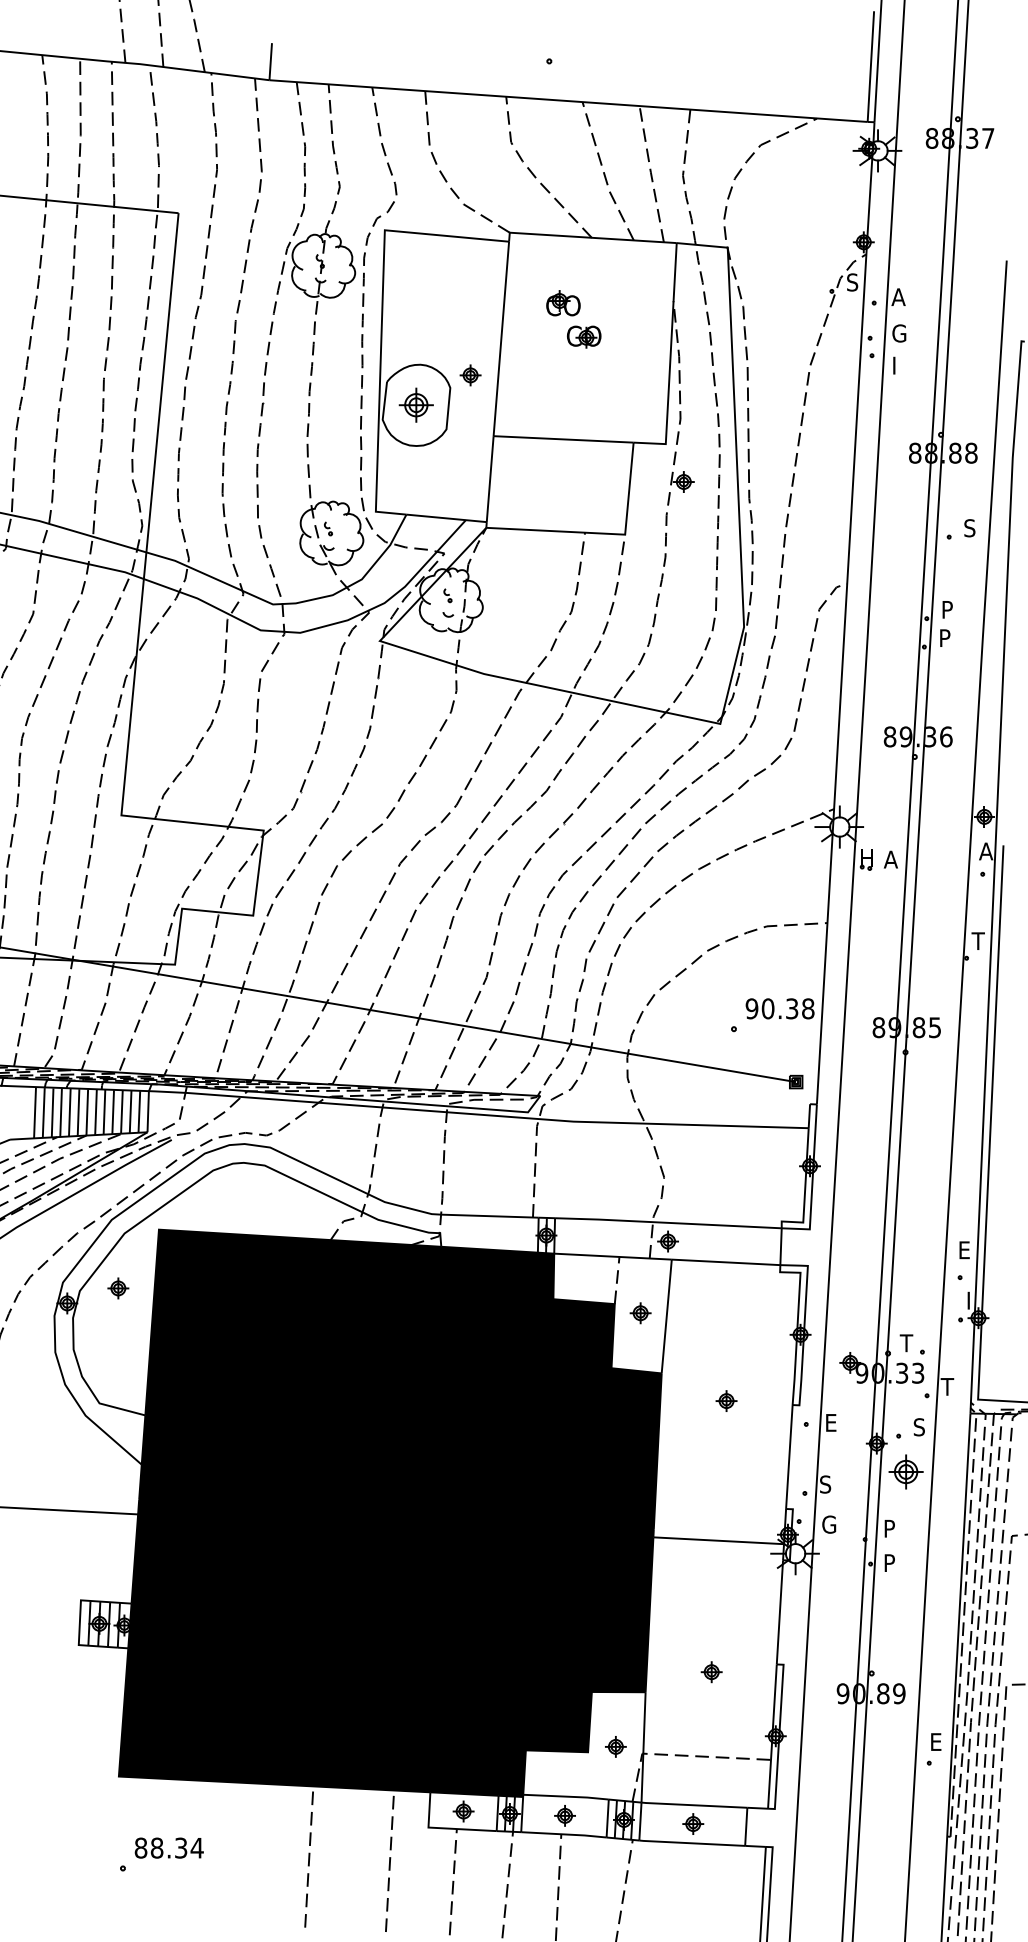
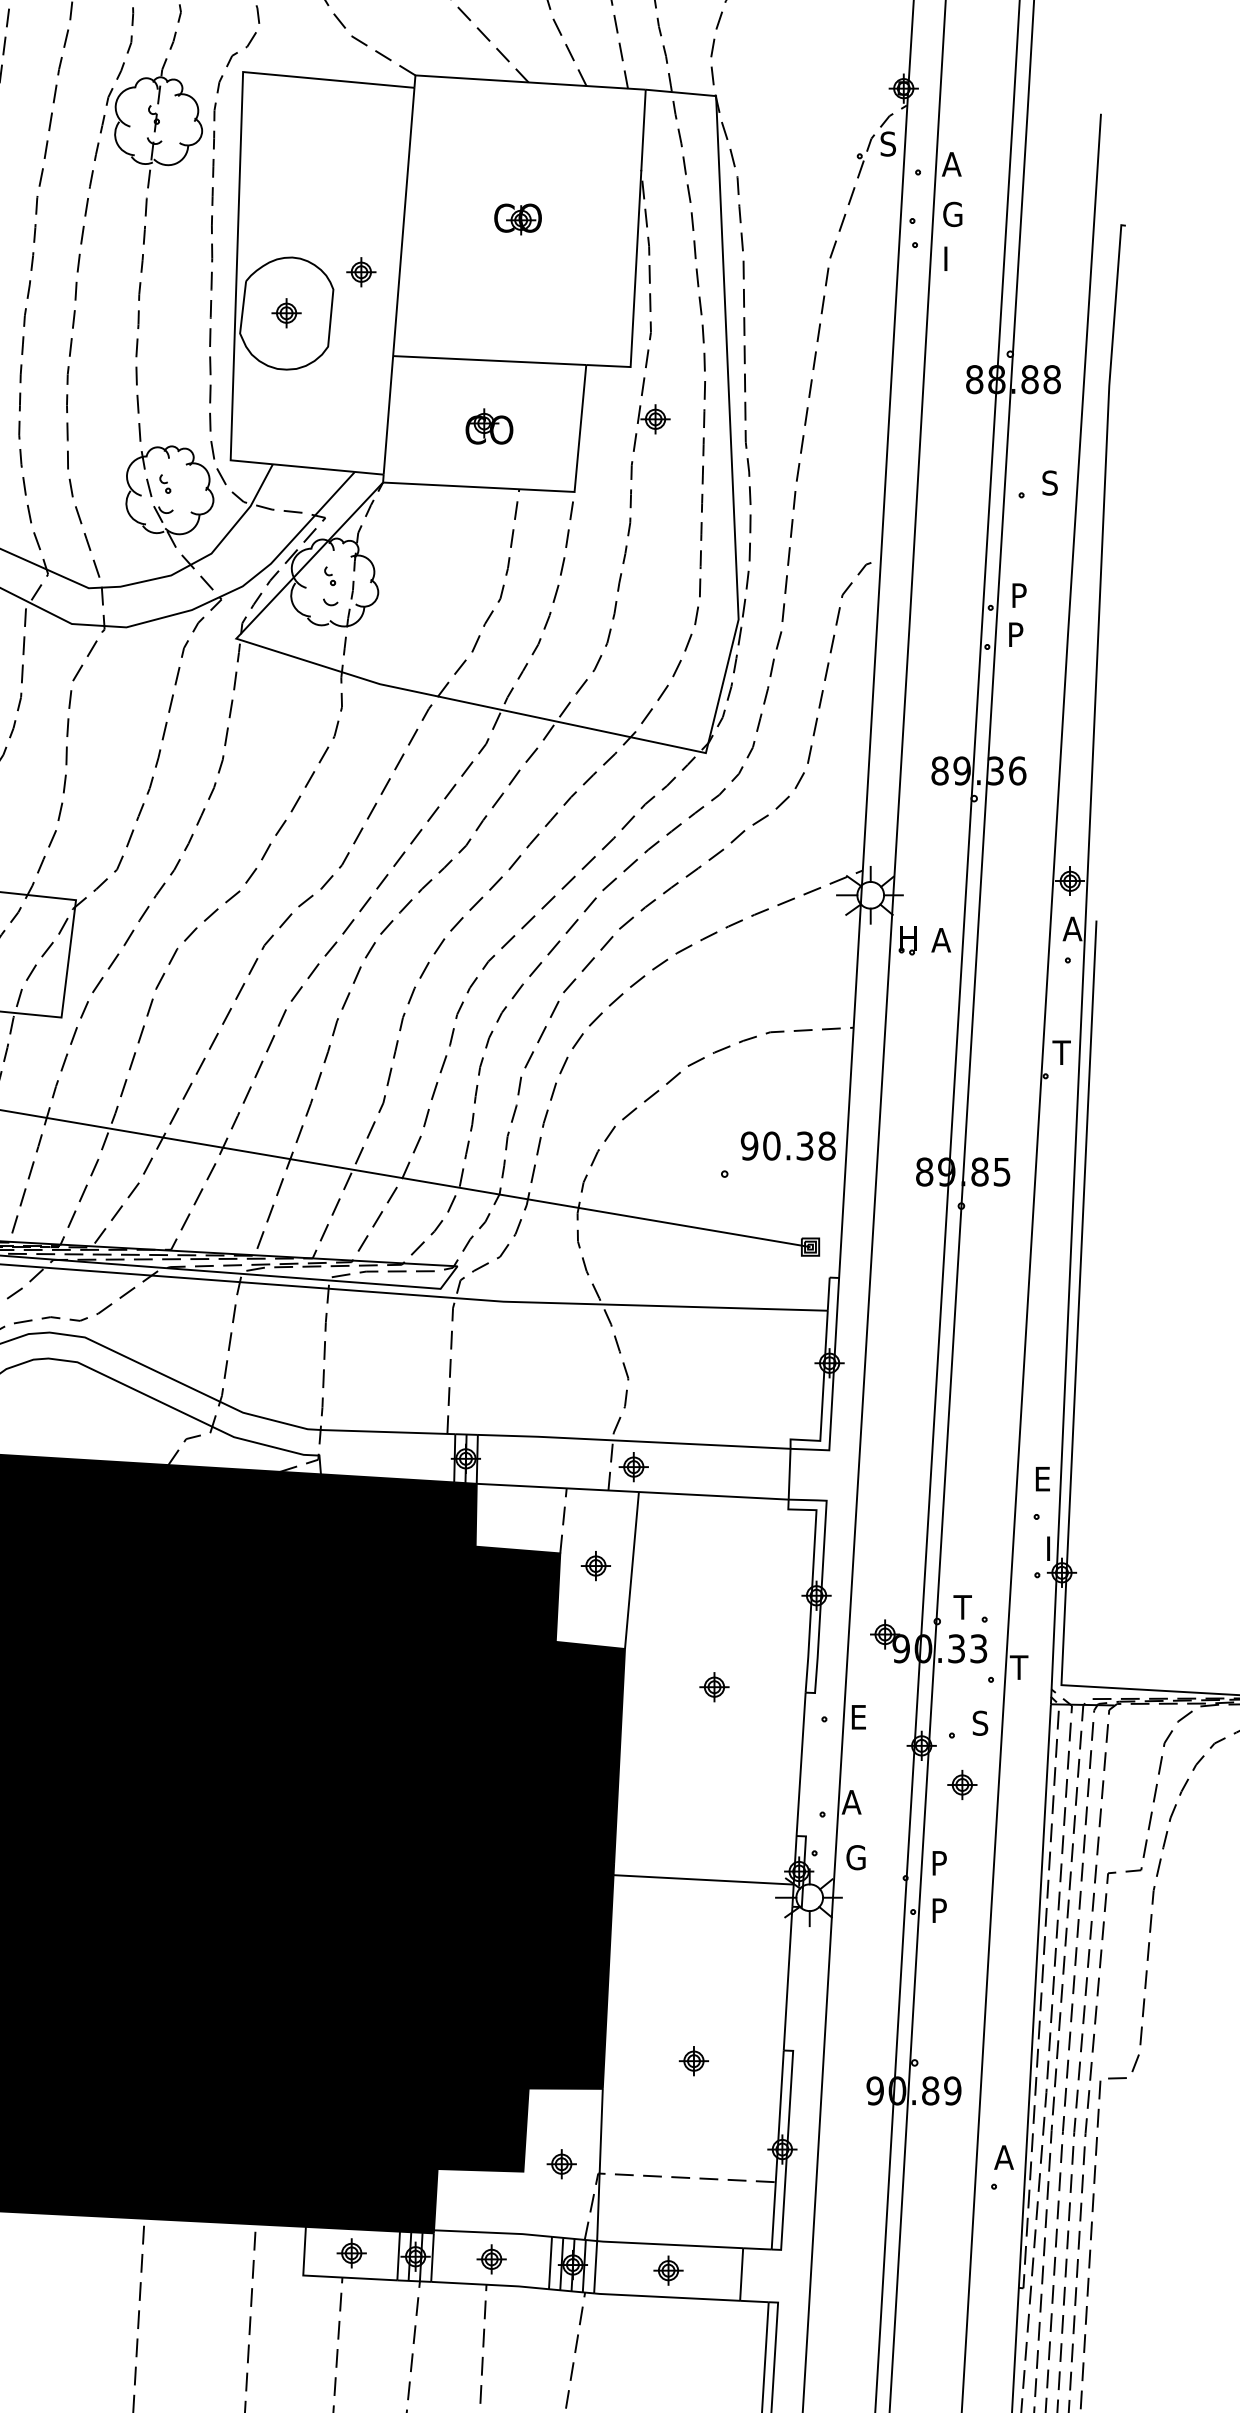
part: (563, 303) -> (489, 426), moved
part: (416, 404) -> (286, 312), size x0.62
part: (906, 1471) -> (962, 1784), size x0.62
text: (825, 1484) -> (850, 1802), S -> A
text: (936, 1741) -> (1004, 2156), E -> A

